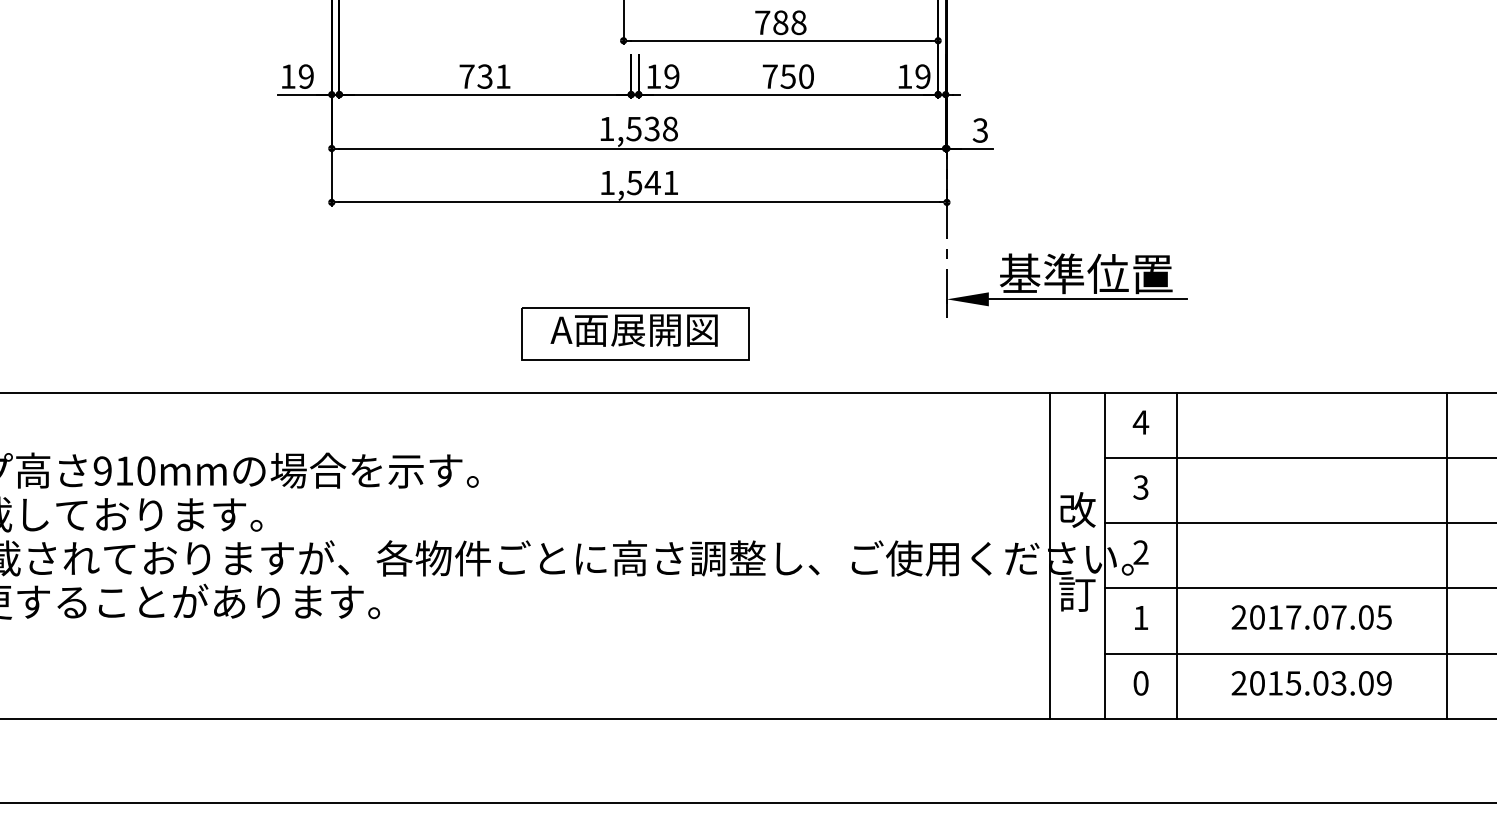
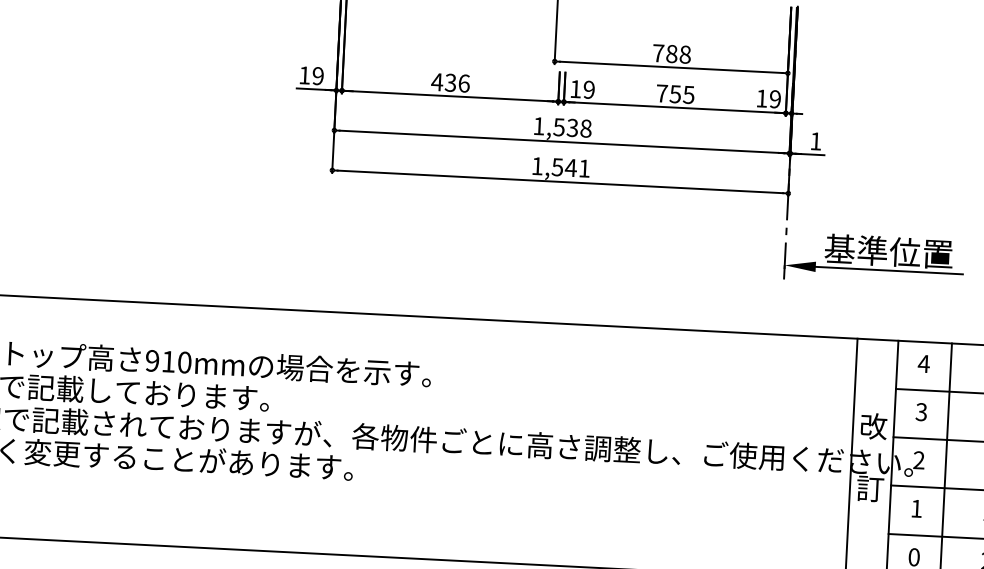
text: (484, 76) -> (450, 82), 731 -> 436
text: (805, 76) -> (688, 94), 750 -> 755
text: (979, 130) -> (815, 141), 3 -> 1
part: (635, 333) -> (552, 278), removed

